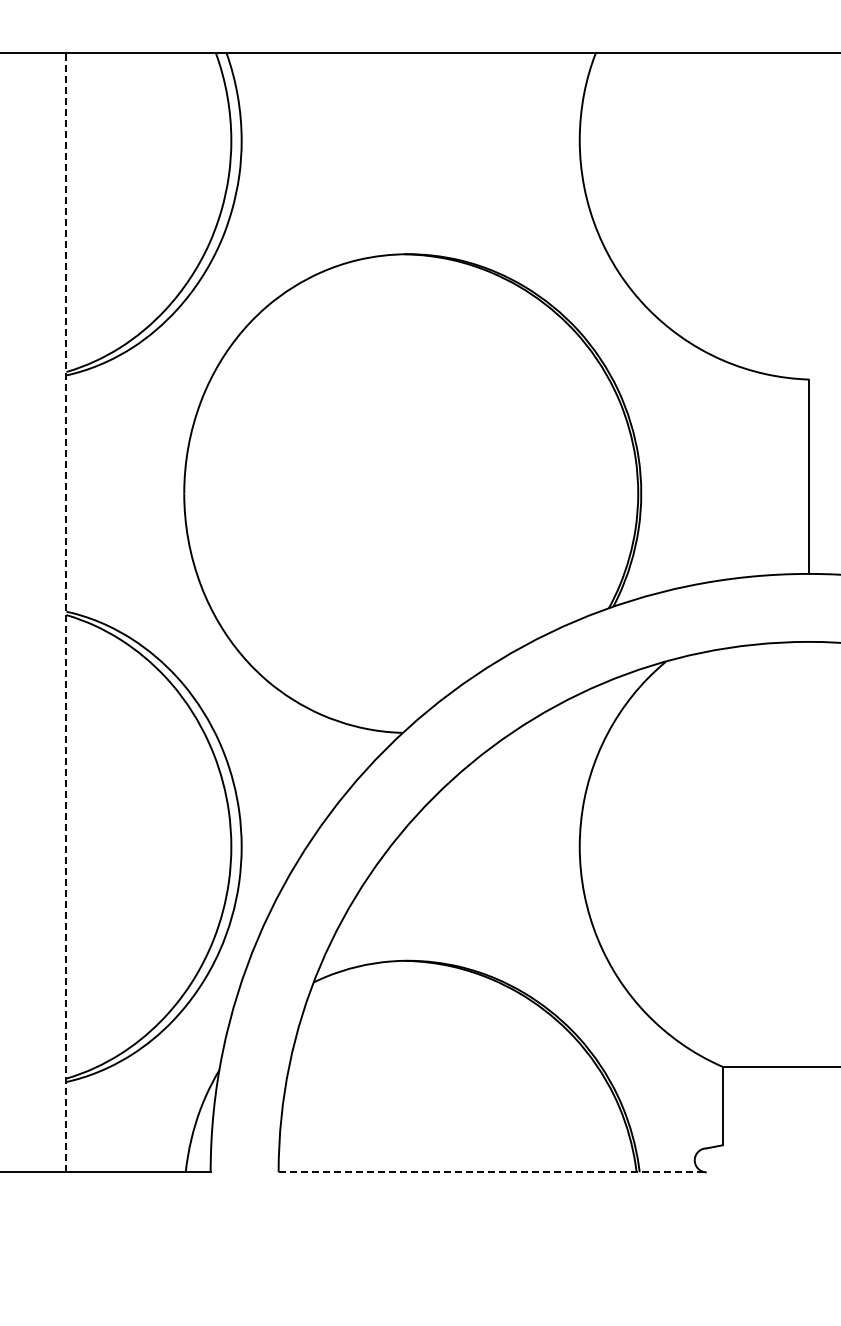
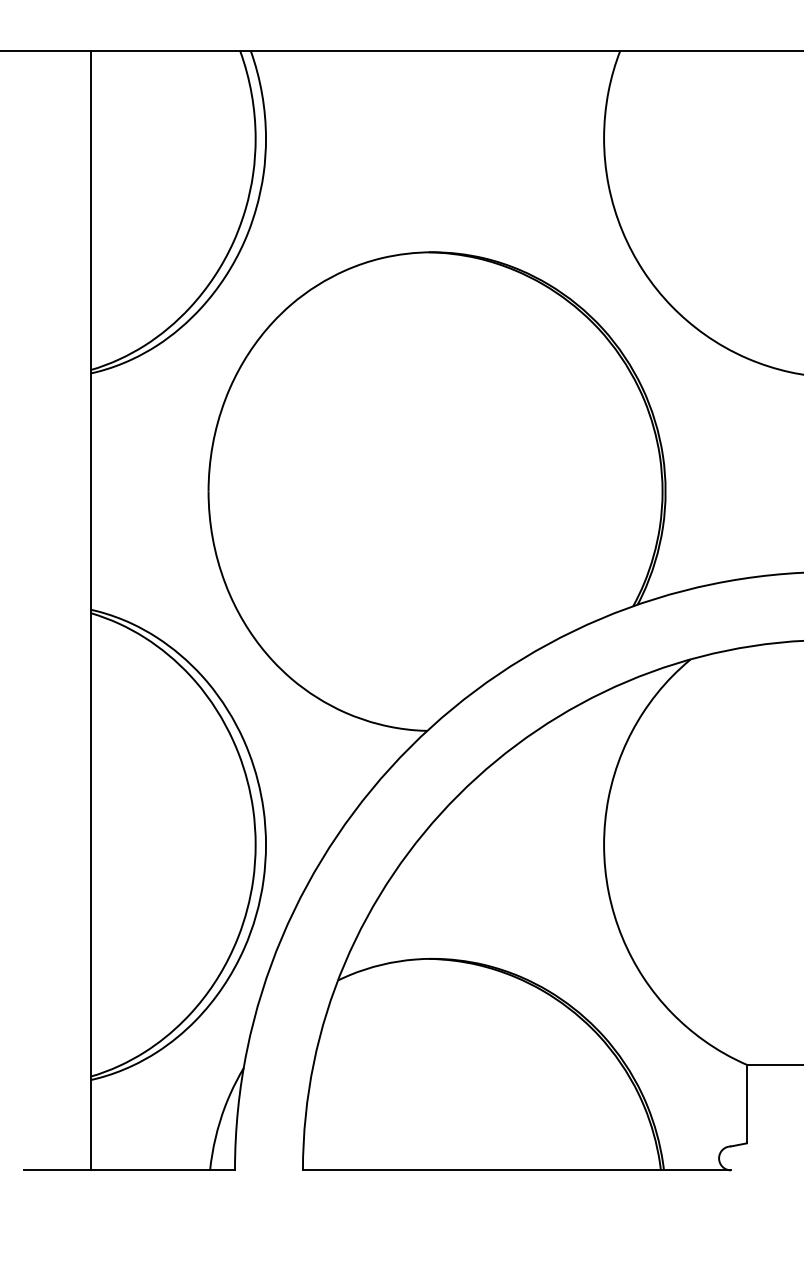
line: (66, 612) -> (90, 610), dashed -> solid
line: (493, 1172) -> (517, 1170), dashed -> solid

